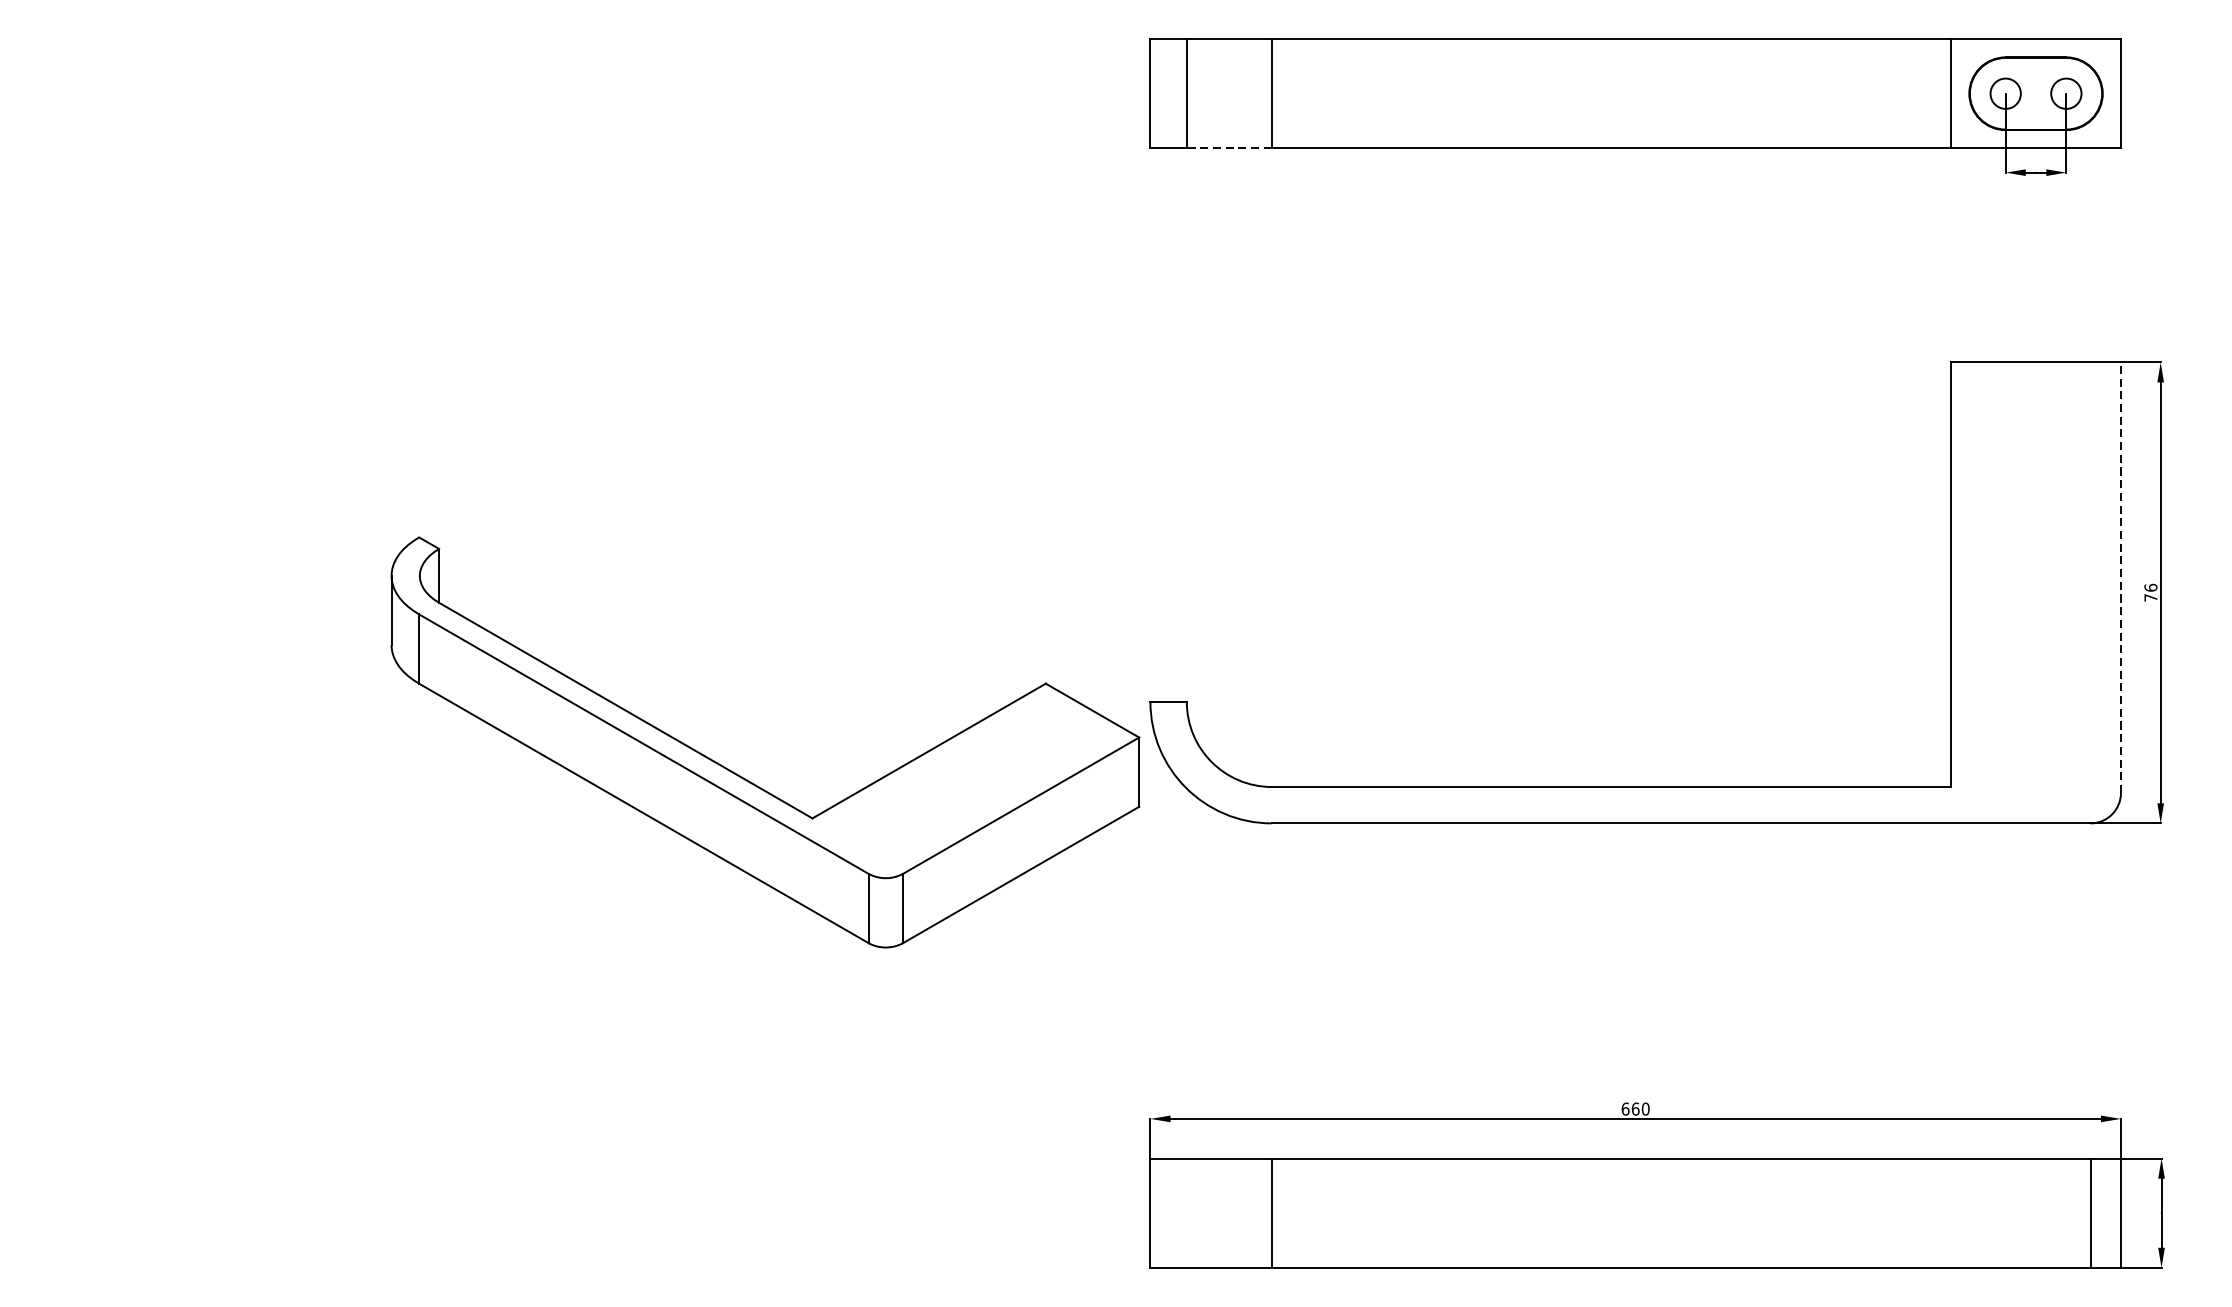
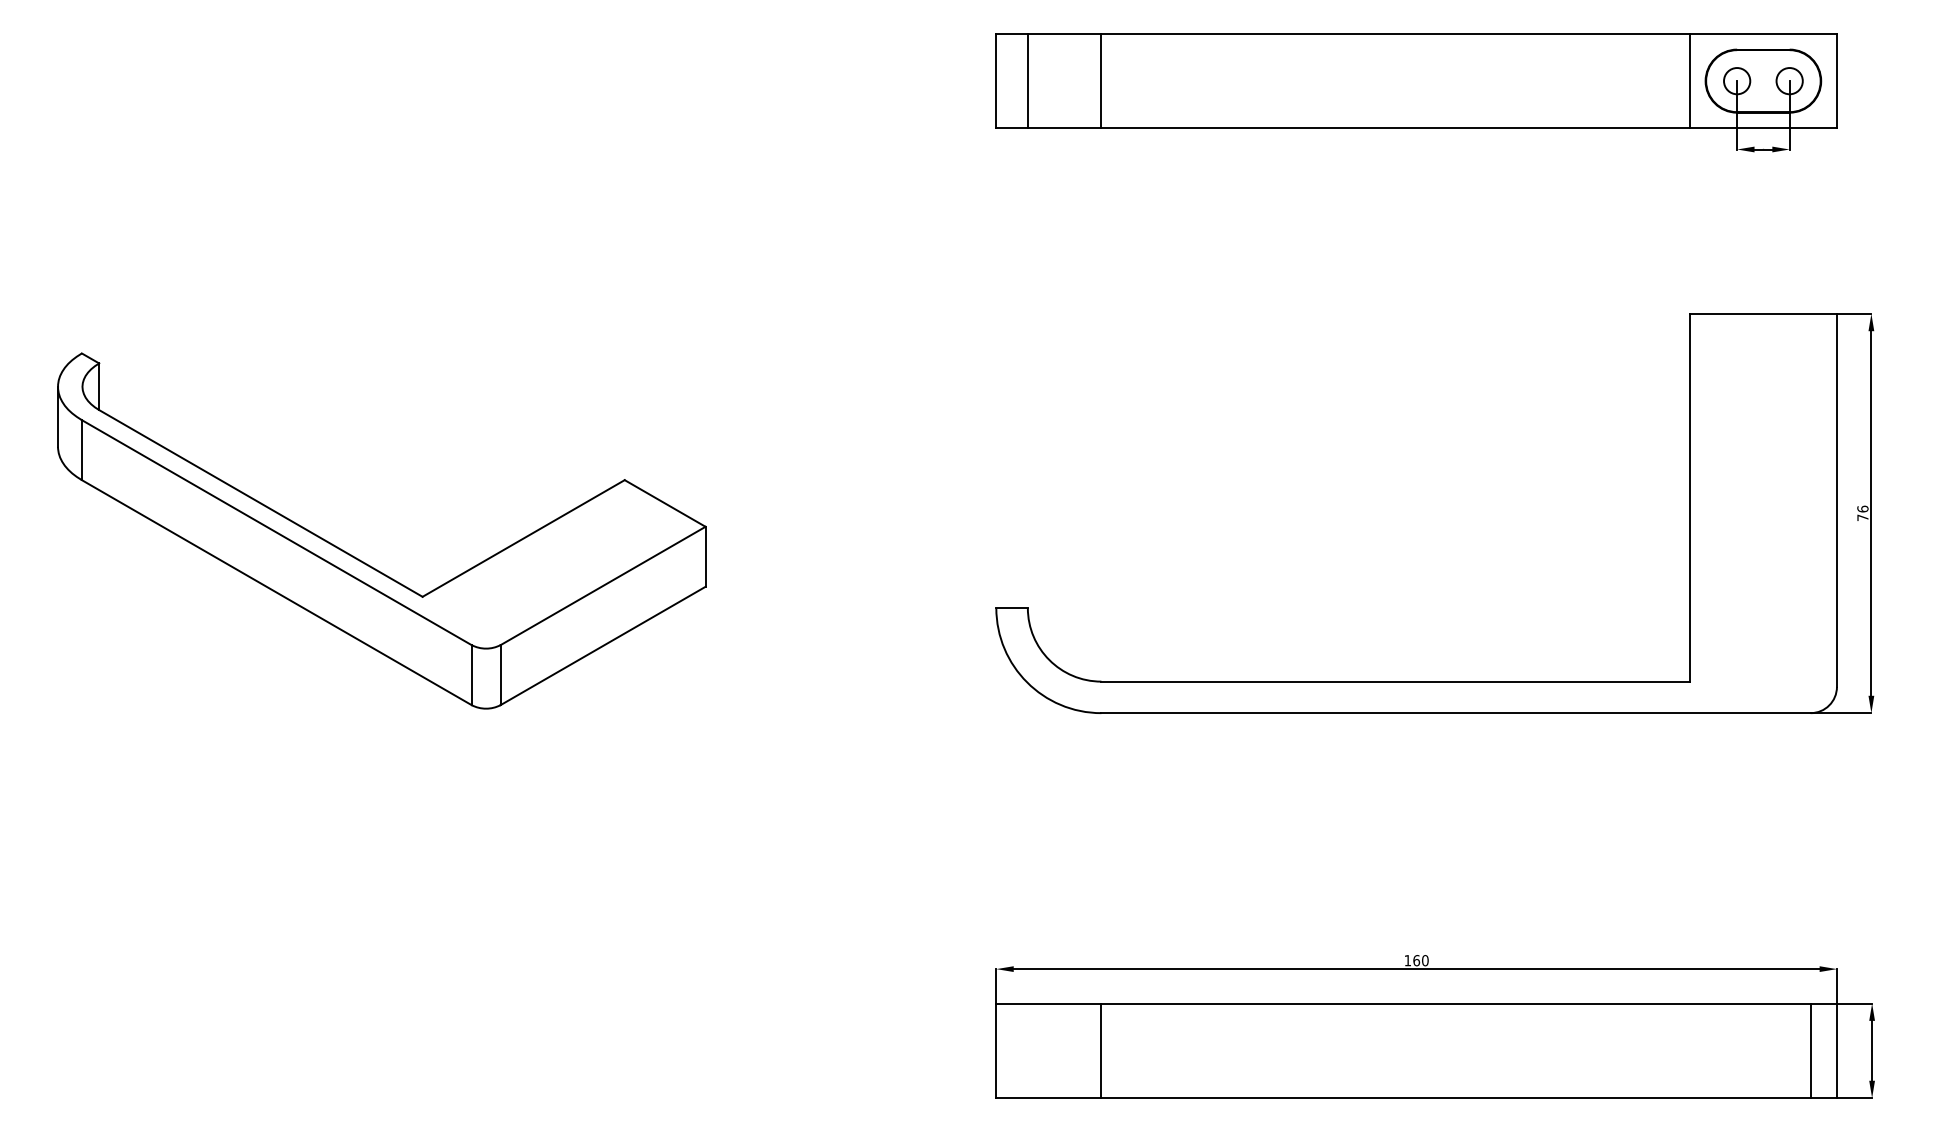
line: (1229, 148) -> (1064, 128), dashed -> solid
line: (2120, 577) -> (1836, 500), dashed -> solid
part: (746, 778) -> (365, 562), moved
text: (1625, 1108) -> (1407, 960), 660 -> 160

